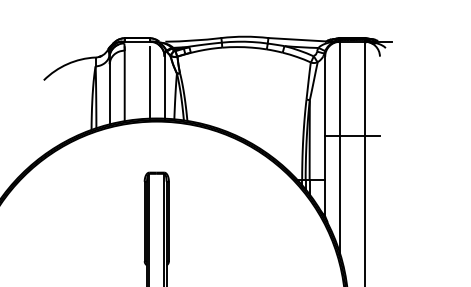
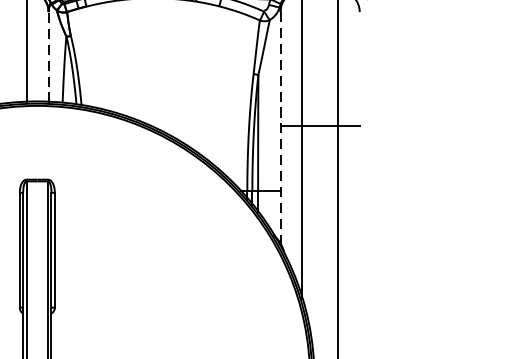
line: (164, 87) -> (48, 56), solid -> dashed
line: (325, 136) -> (281, 127), solid -> dashed

